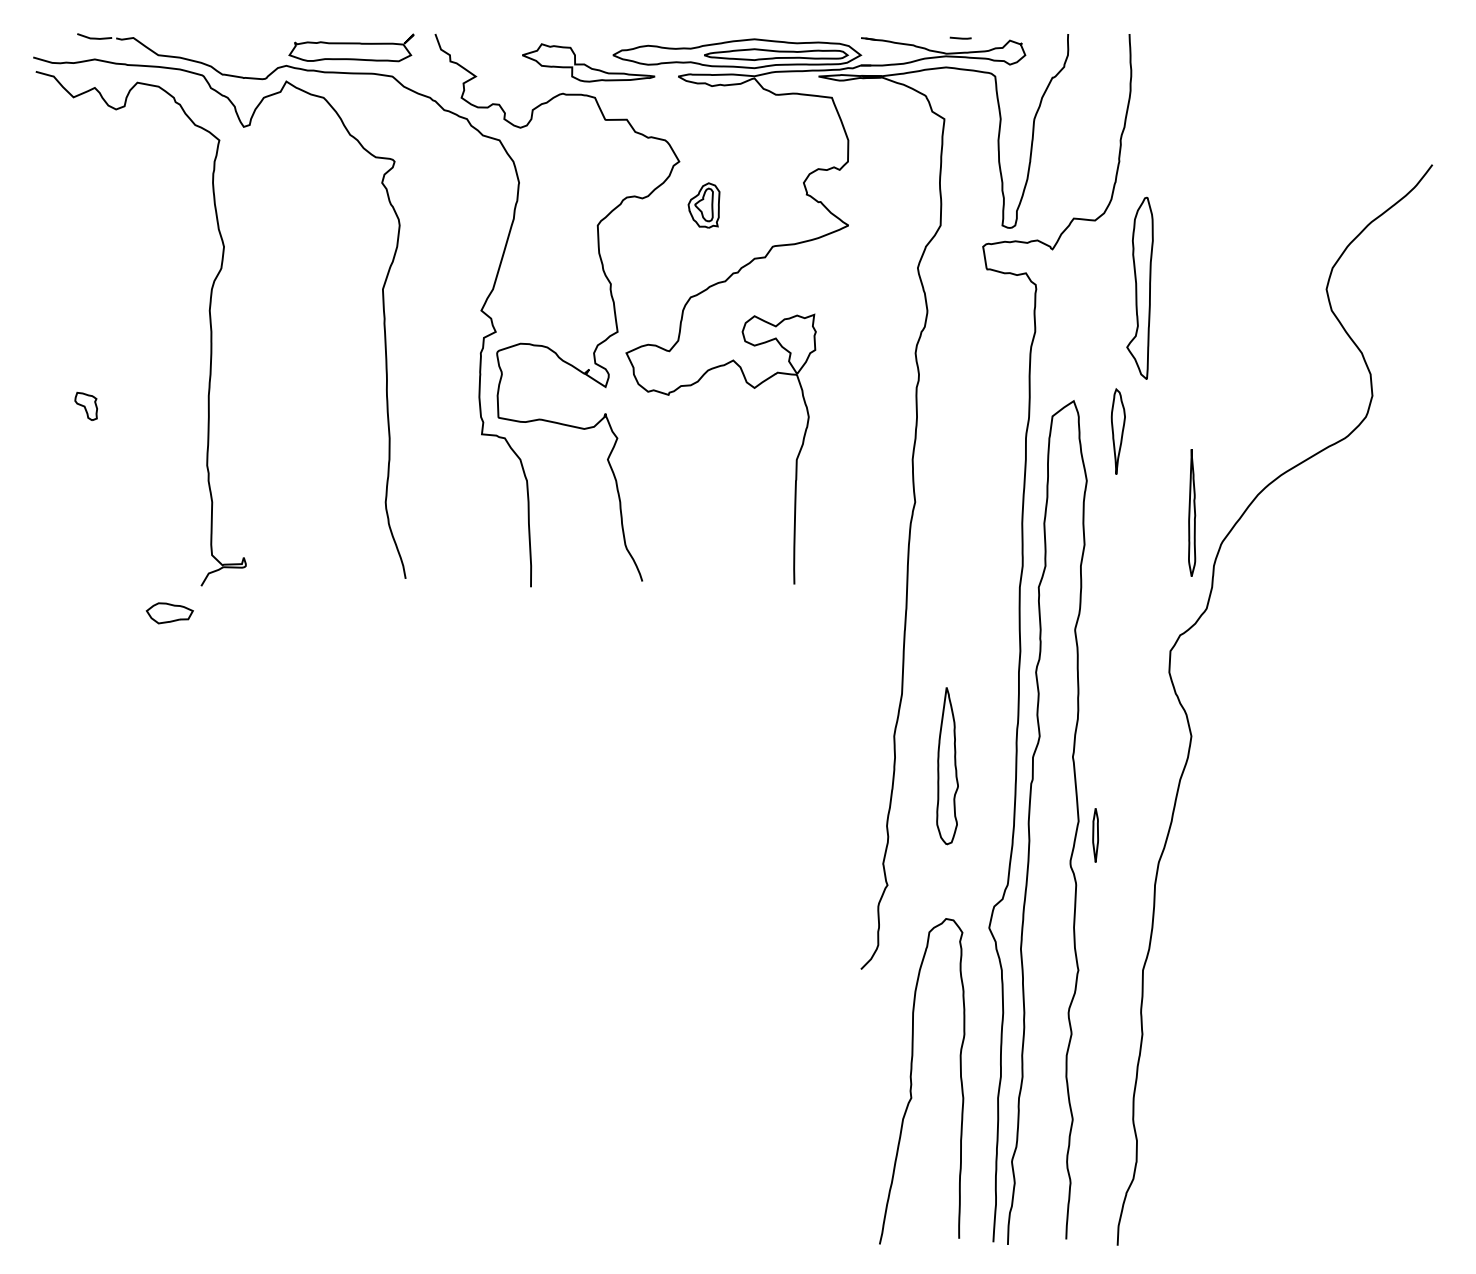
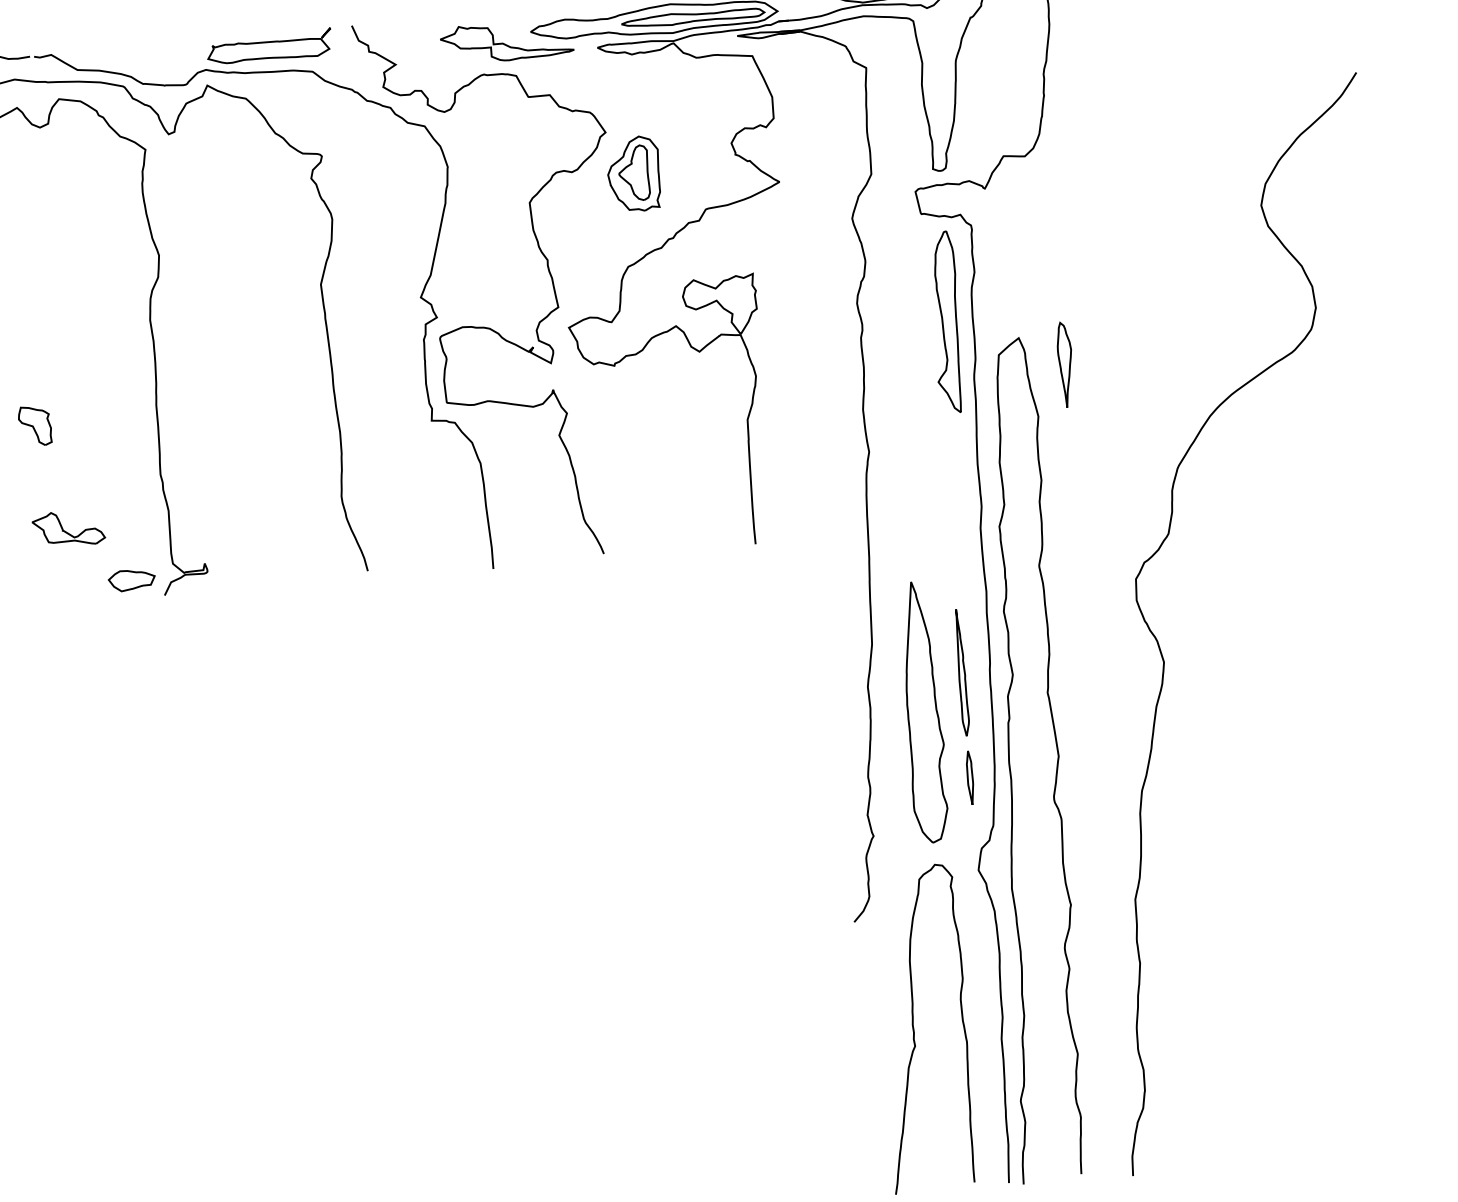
part: (703, 205) -> (633, 174), size x1.67
part: (1139, 287) -> (945, 321), moved
part: (85, 406) -> (34, 426), size x1.43
part: (110, 511) -> (68, 528), added
part: (1192, 512) -> (962, 672), moved
part: (169, 613) -> (131, 580), moved
part: (947, 765) -> (923, 711), size x1.67
part: (1095, 835) -> (970, 778), moved

